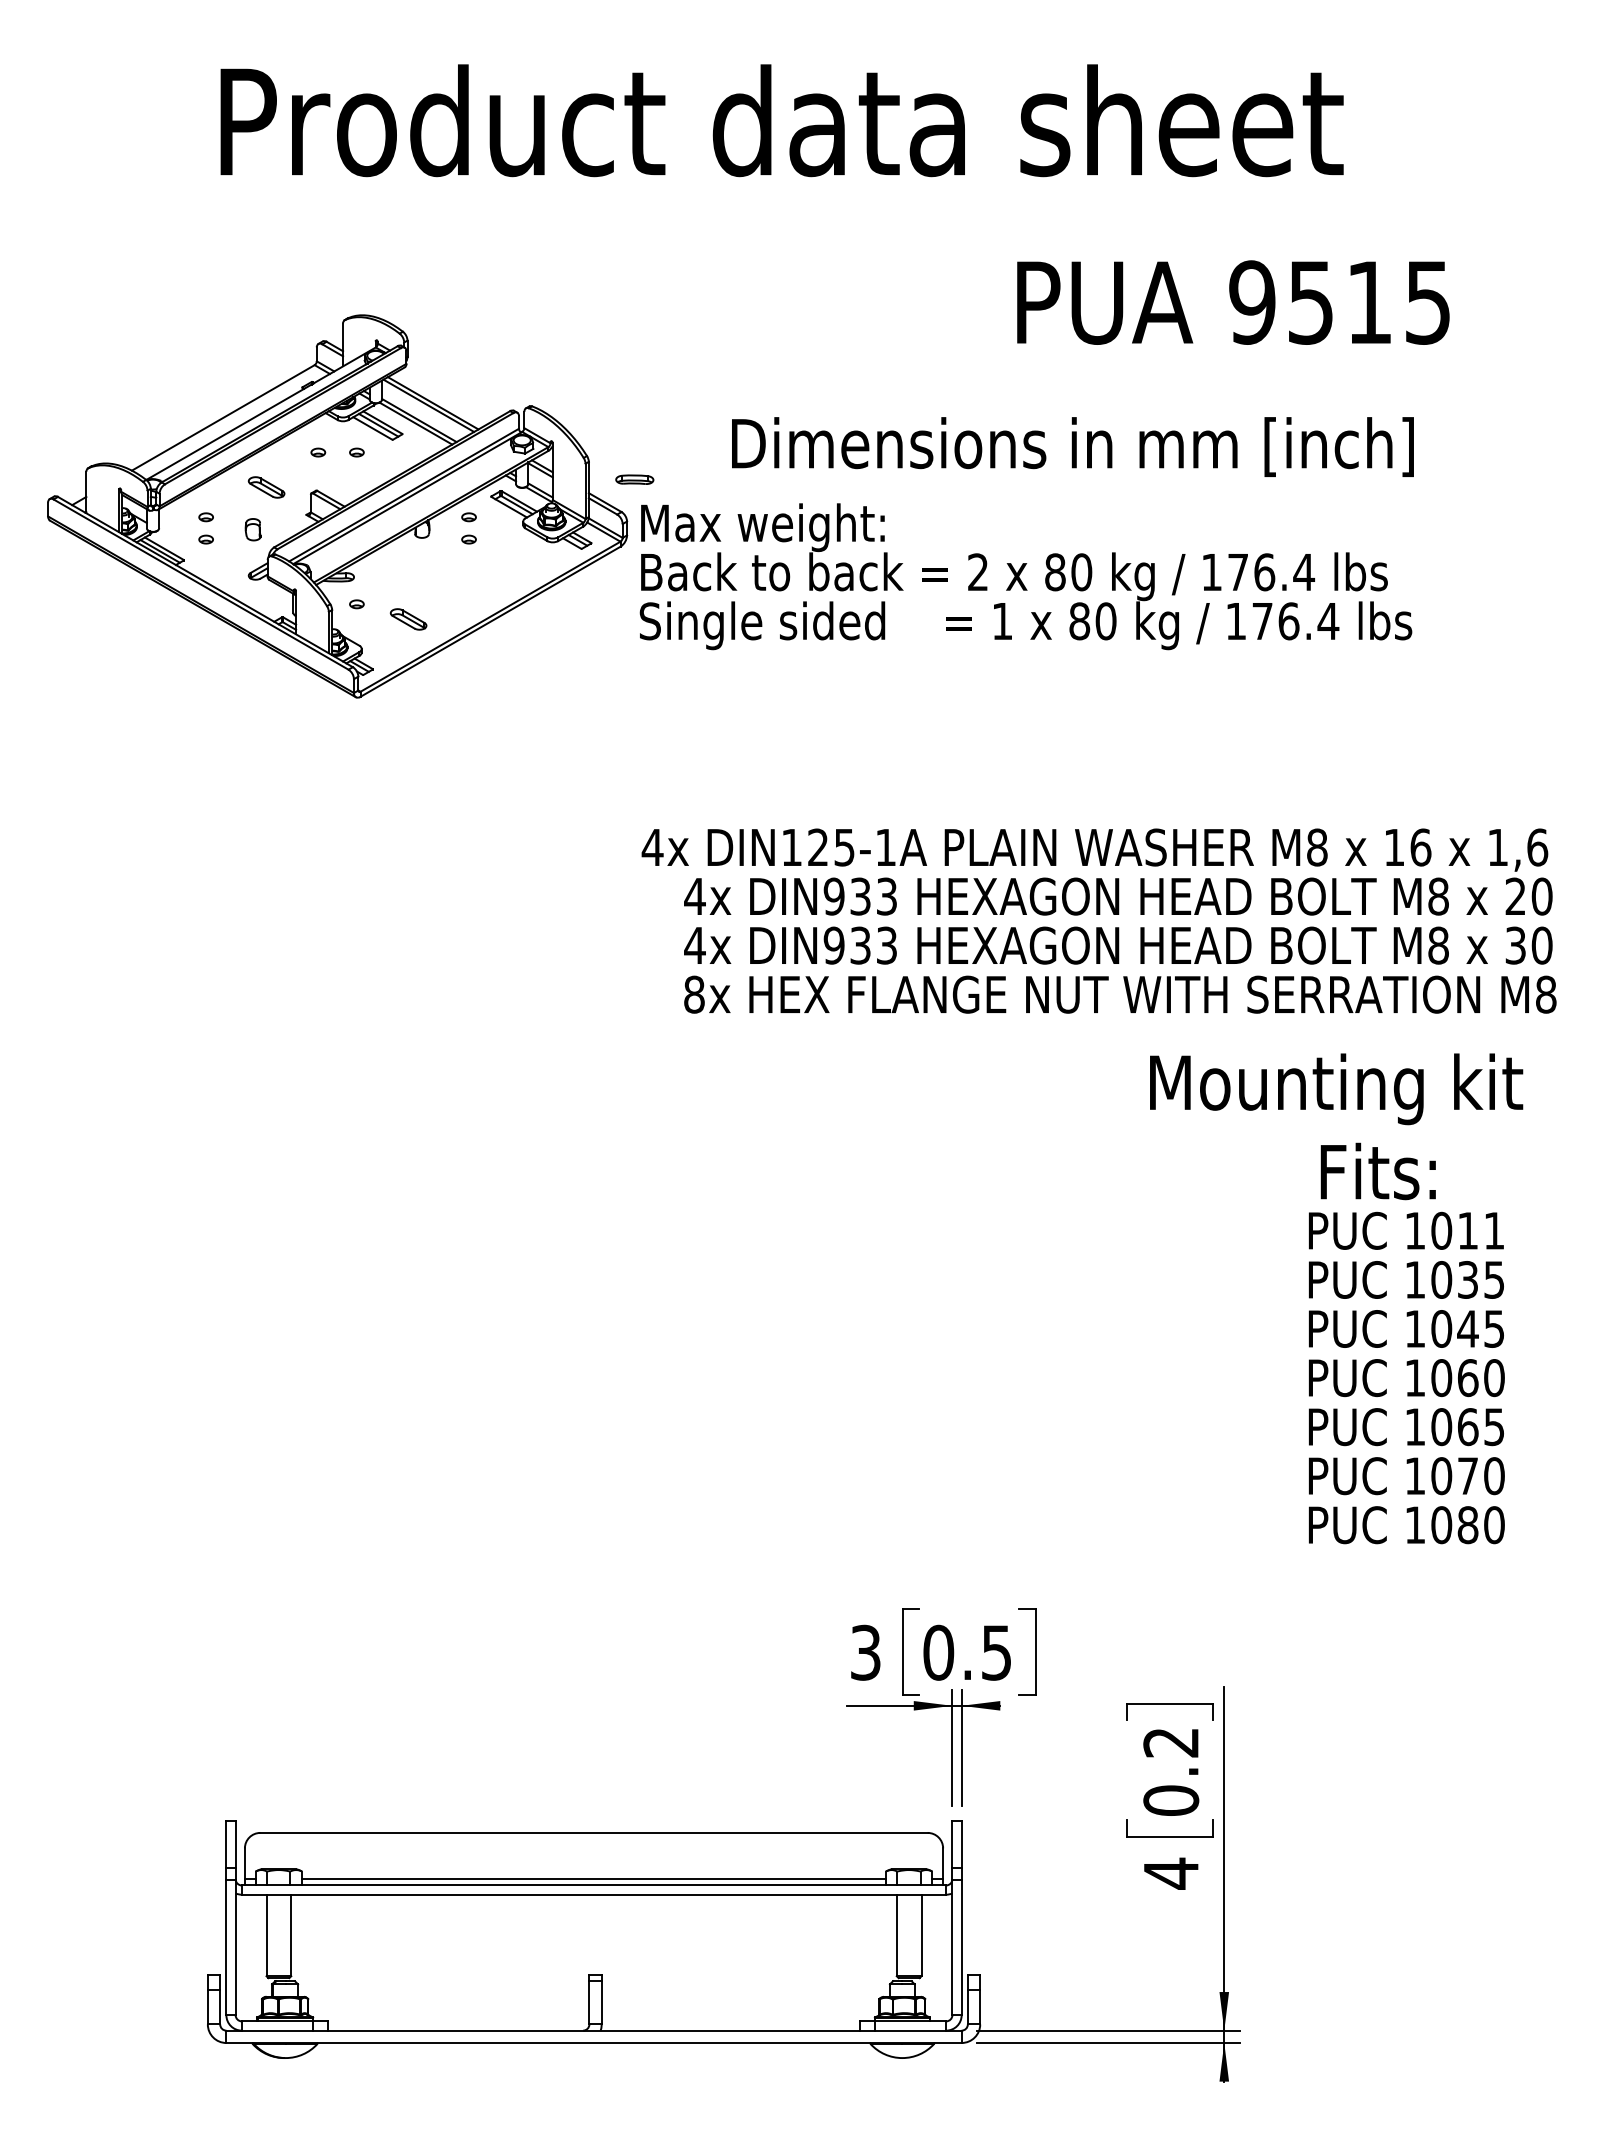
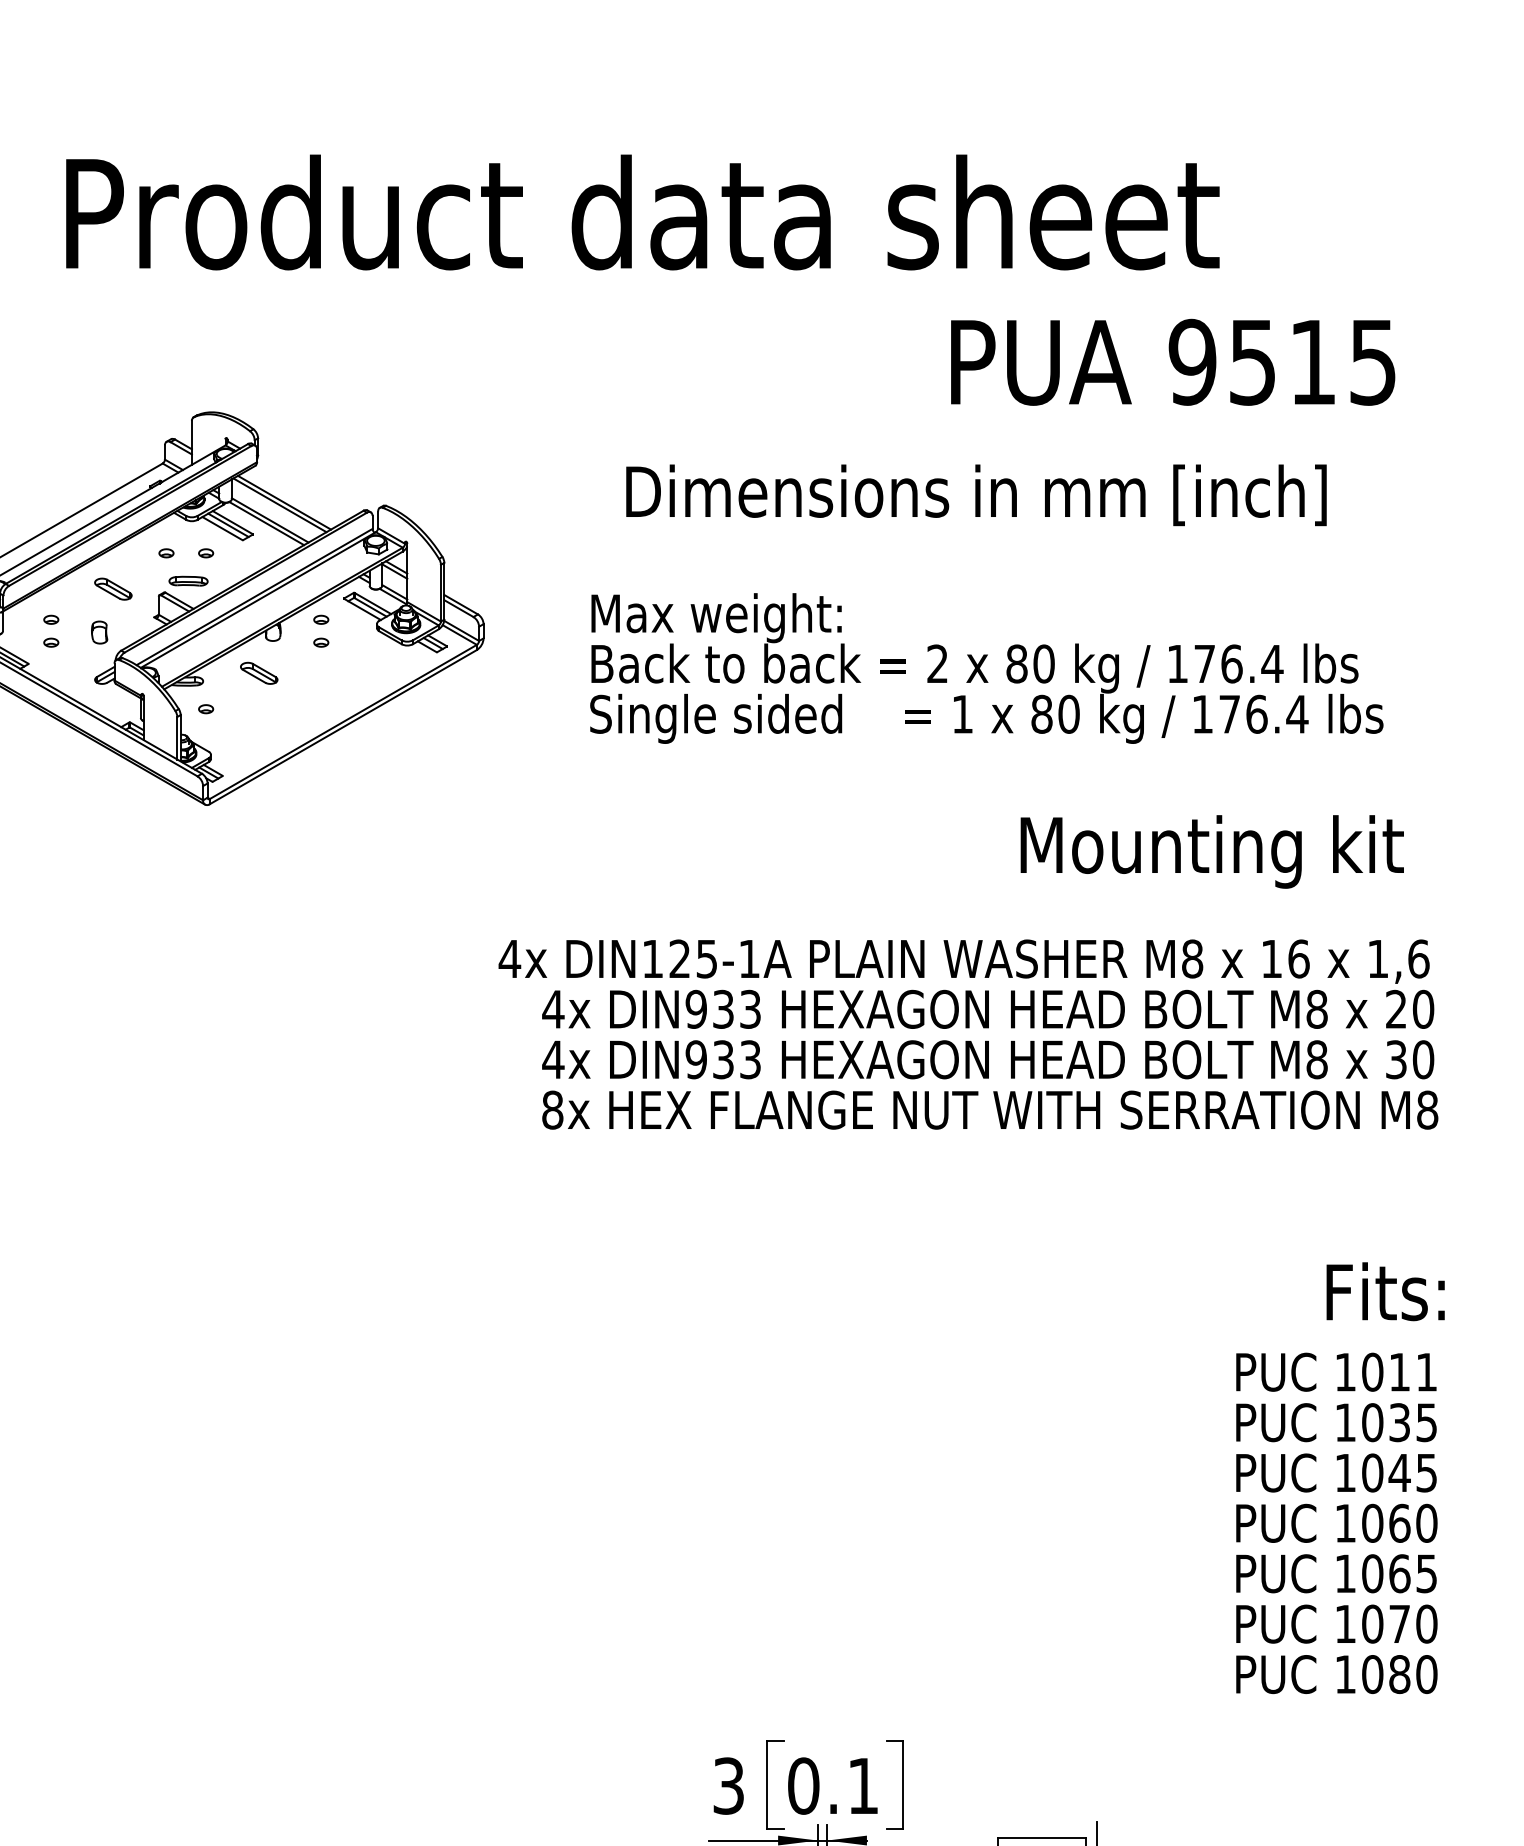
text: (1233, 302) -> (1173, 362), moved
text: (1072, 446) -> (976, 494), moved
part: (634, 479) -> (188, 580), moved
text: (1025, 576) -> (986, 668), moved
part: (408, 619) -> (259, 673), moved
text: (1336, 1089) -> (1212, 852), moved
text: (1377, 1171) -> (1384, 1291), moved
text: (1406, 1377) -> (1336, 1522), moved
text: (996, 1652) -> (863, 1785), 0.5 -> 0.1

